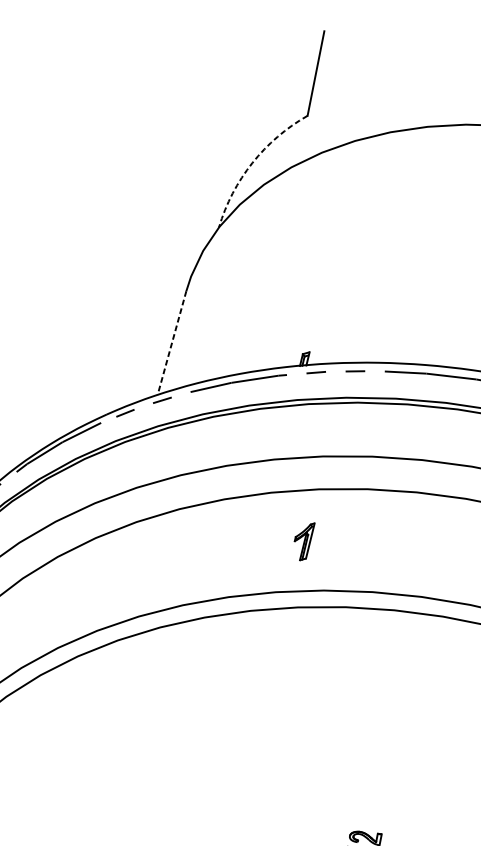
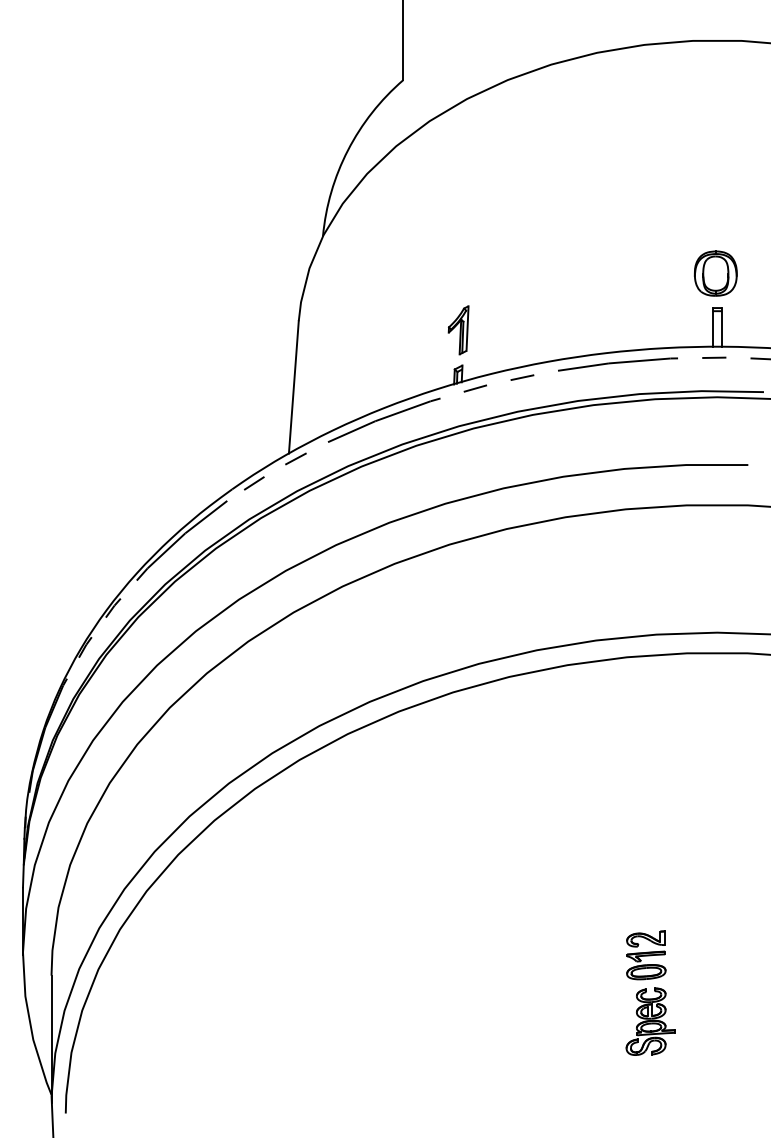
arc: (252, 163) -> (348, 150), dashed -> solid
line: (171, 343) -> (293, 387), dashed -> solid
part: (302, 541) -> (458, 330), moved

